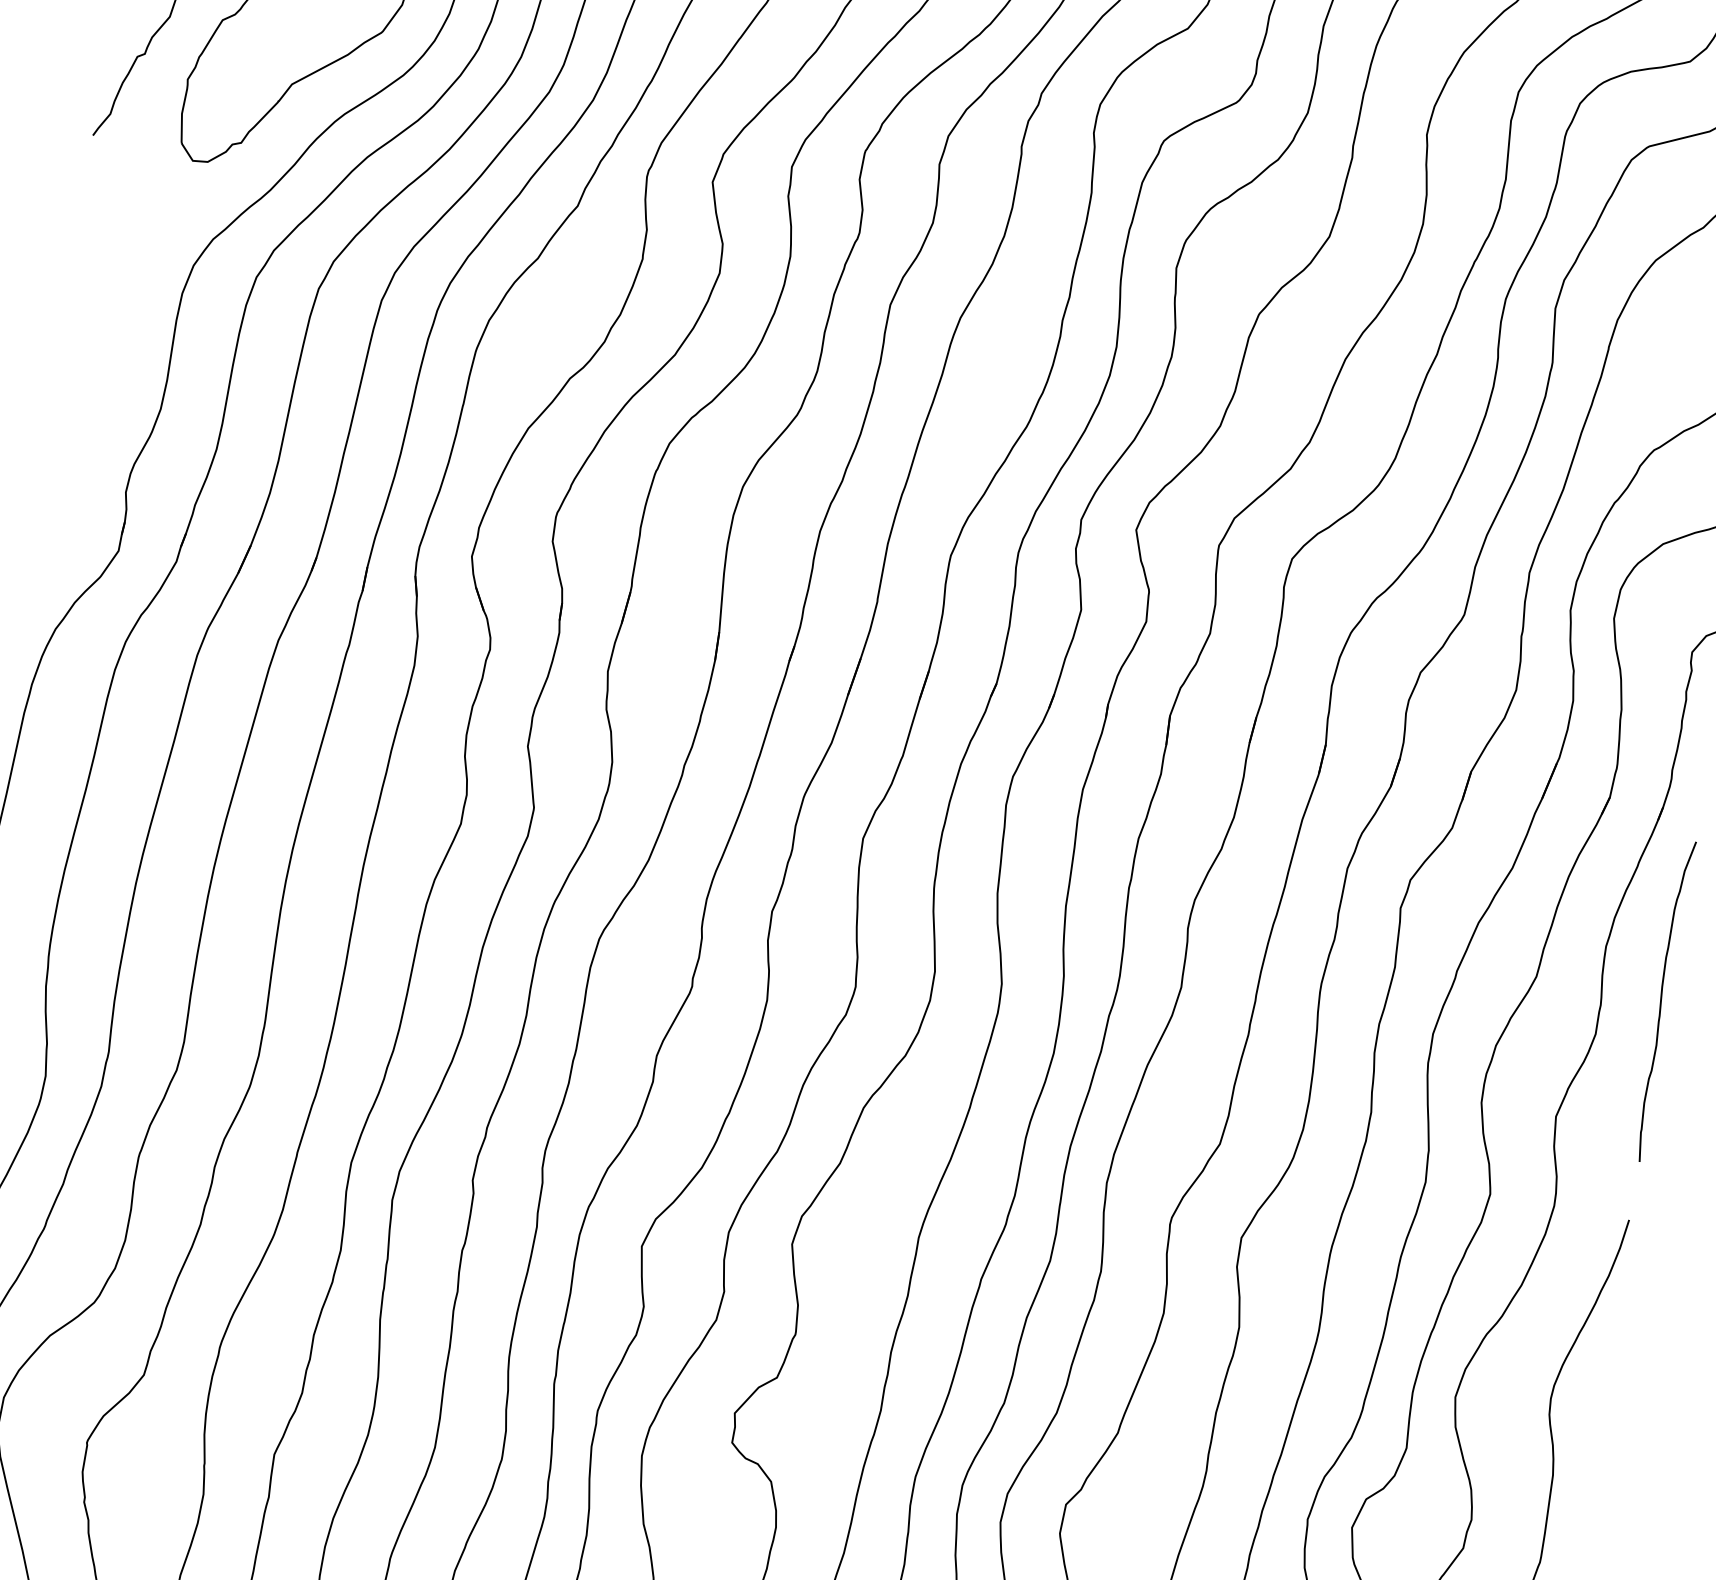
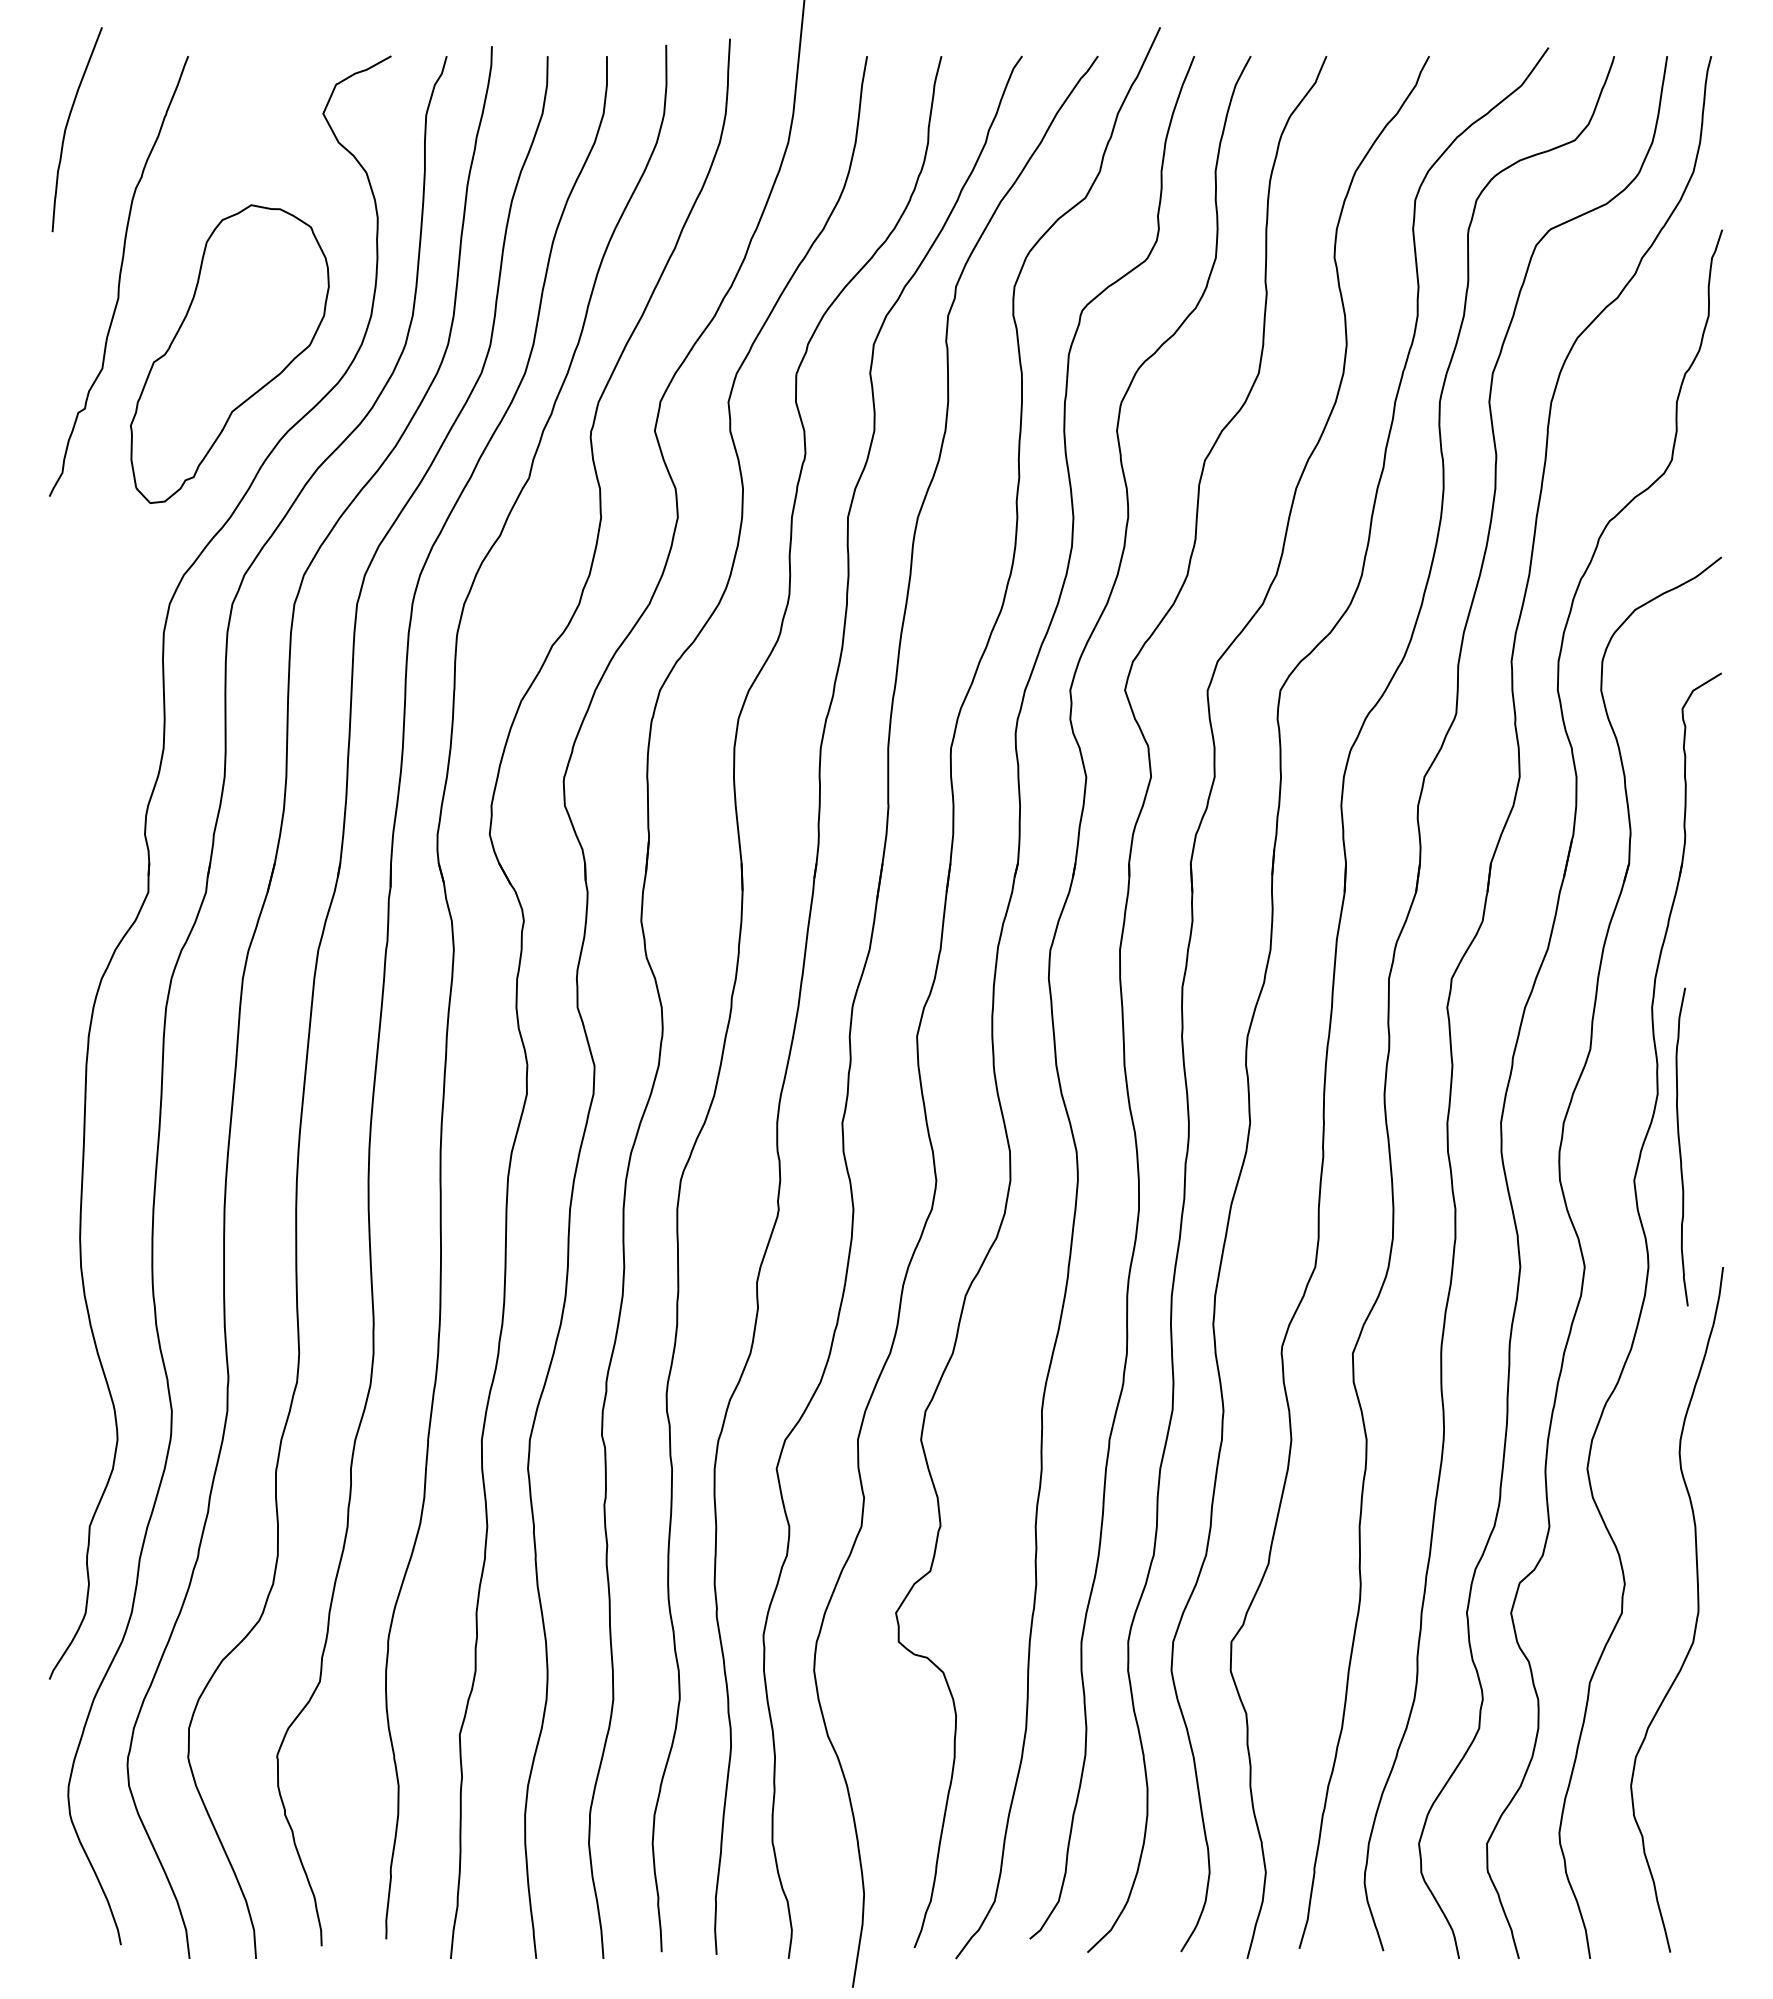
curve: (1661, 1000) -> (1680, 1146), moved

